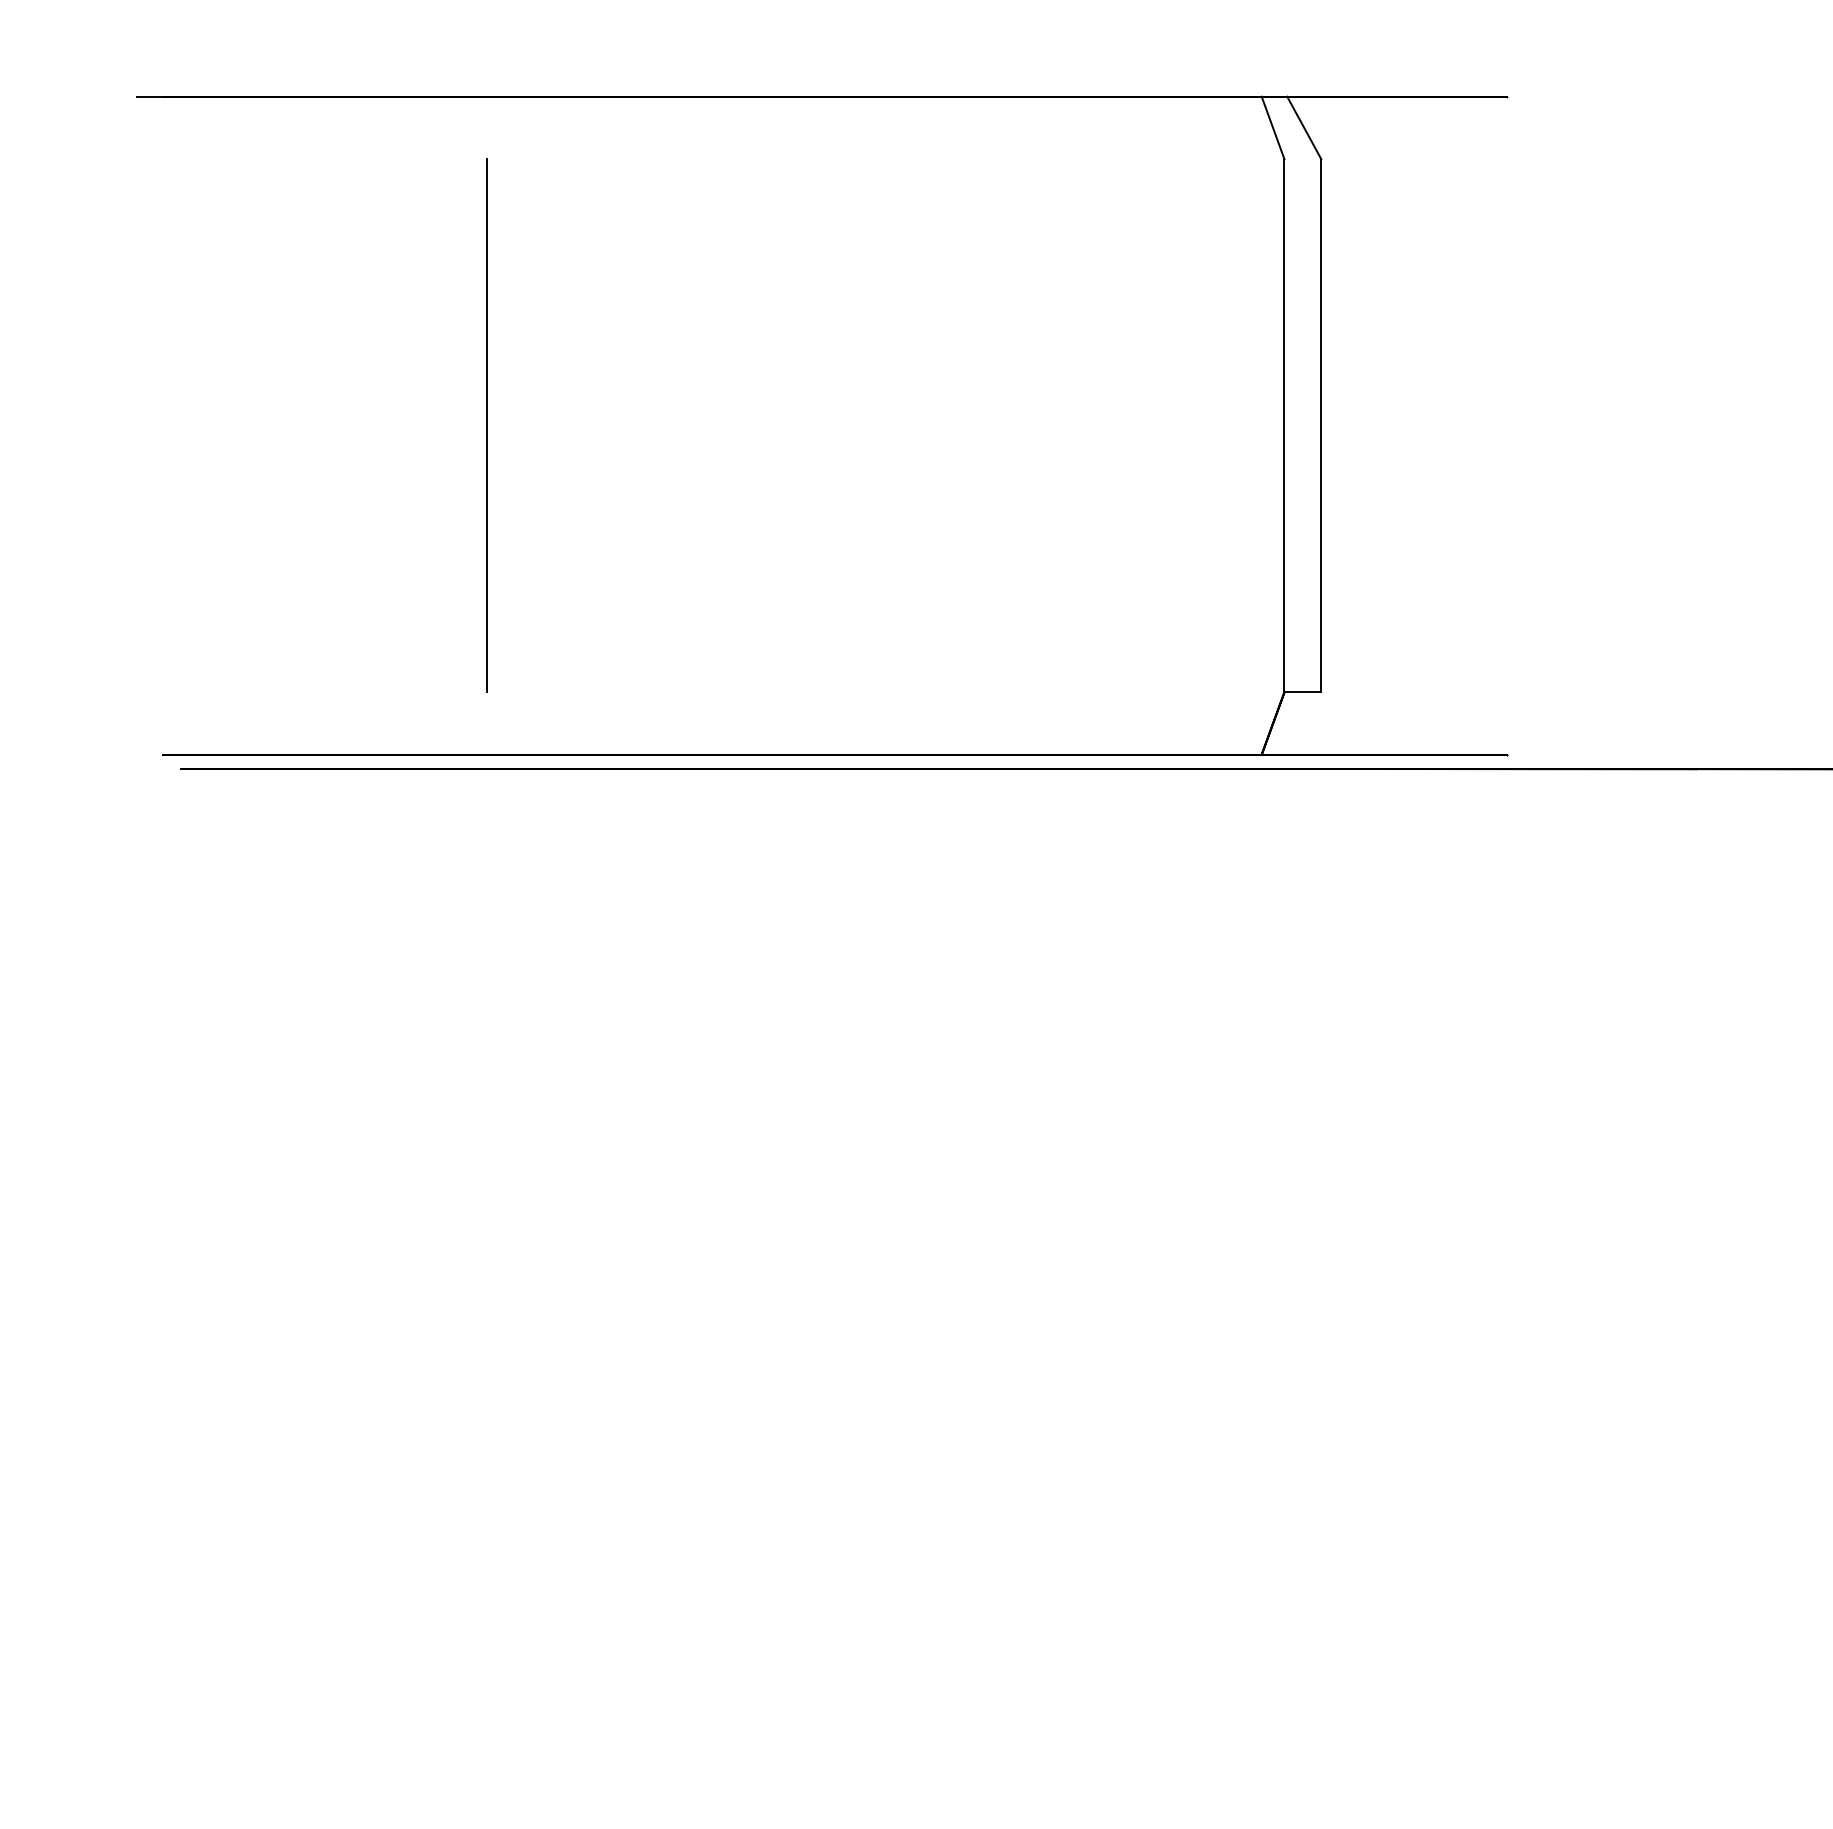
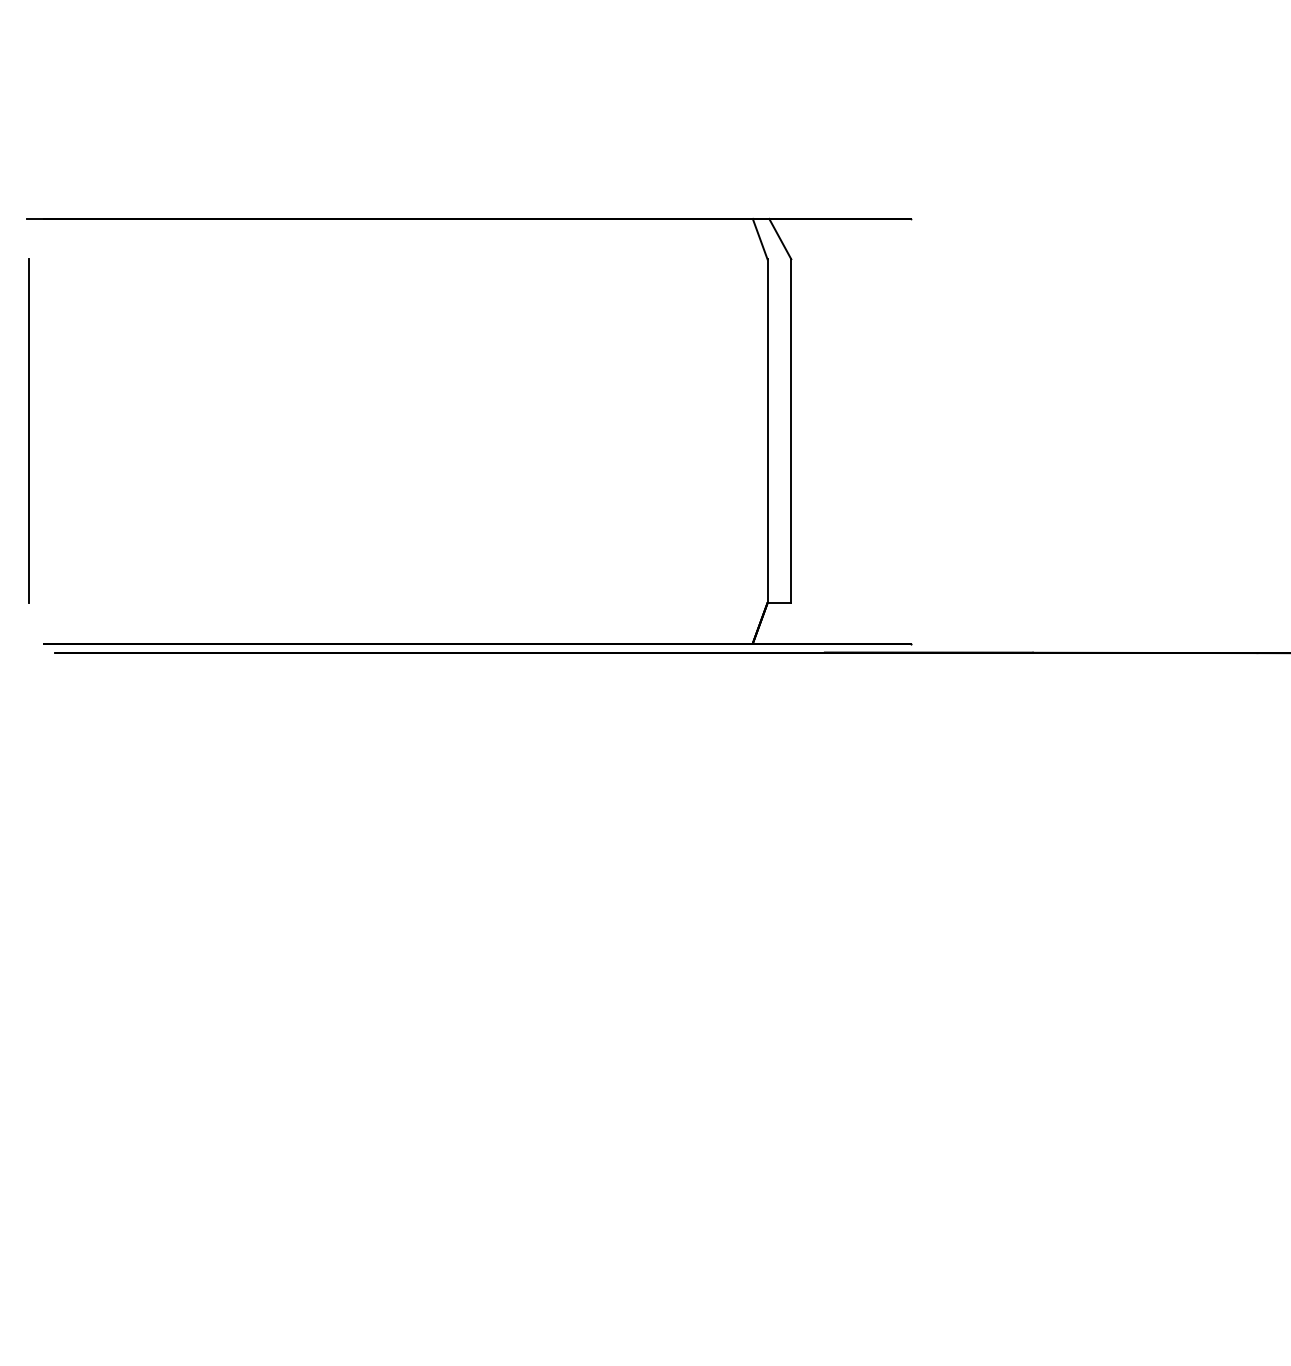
line: (486, 424) -> (28, 430), moved

